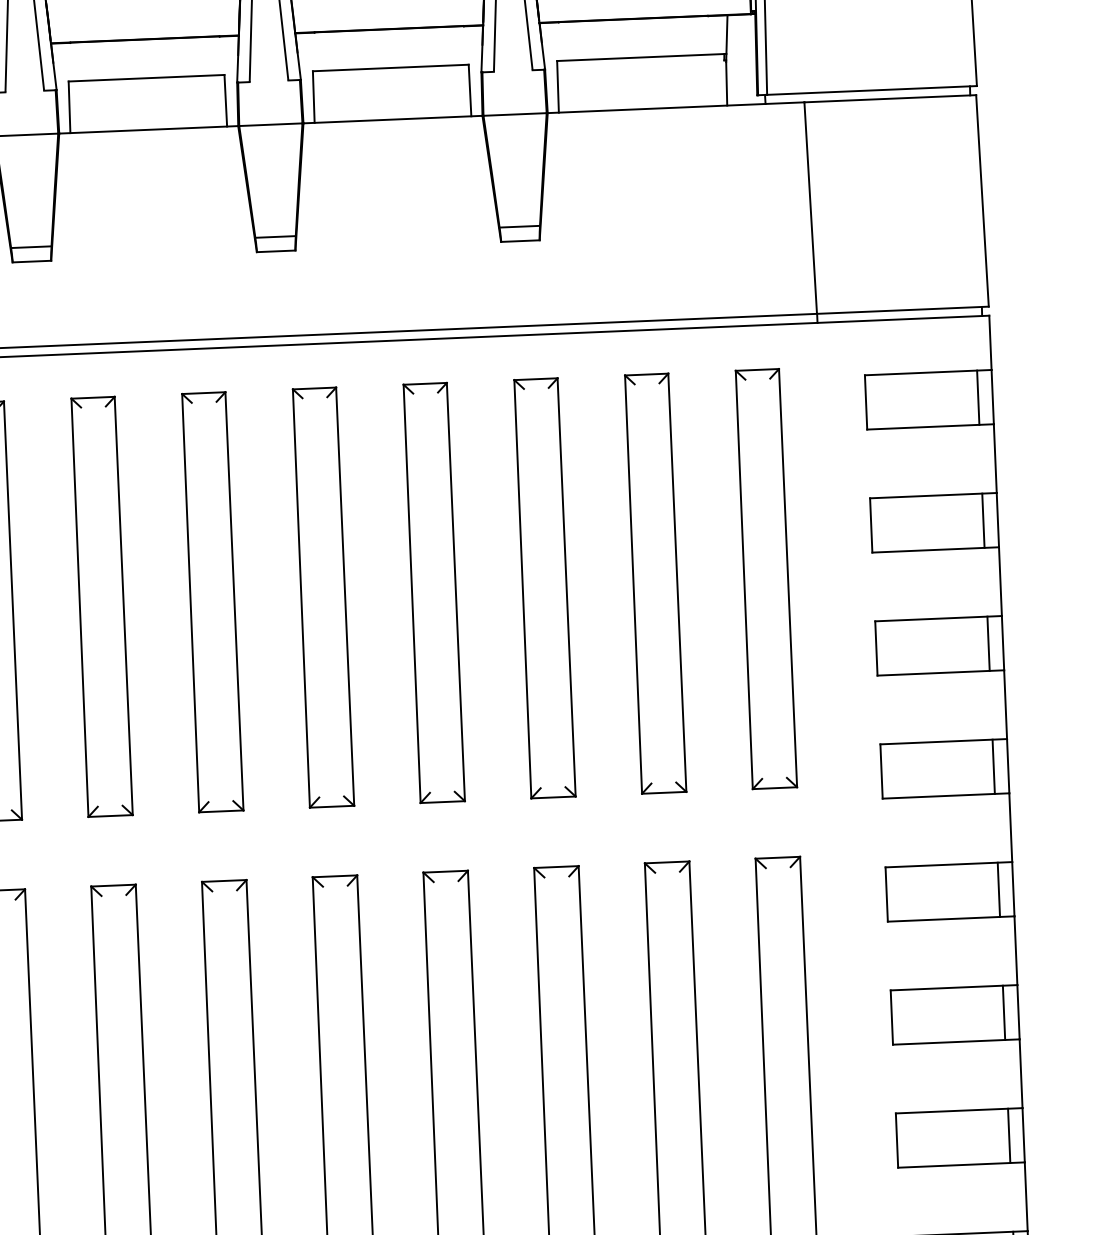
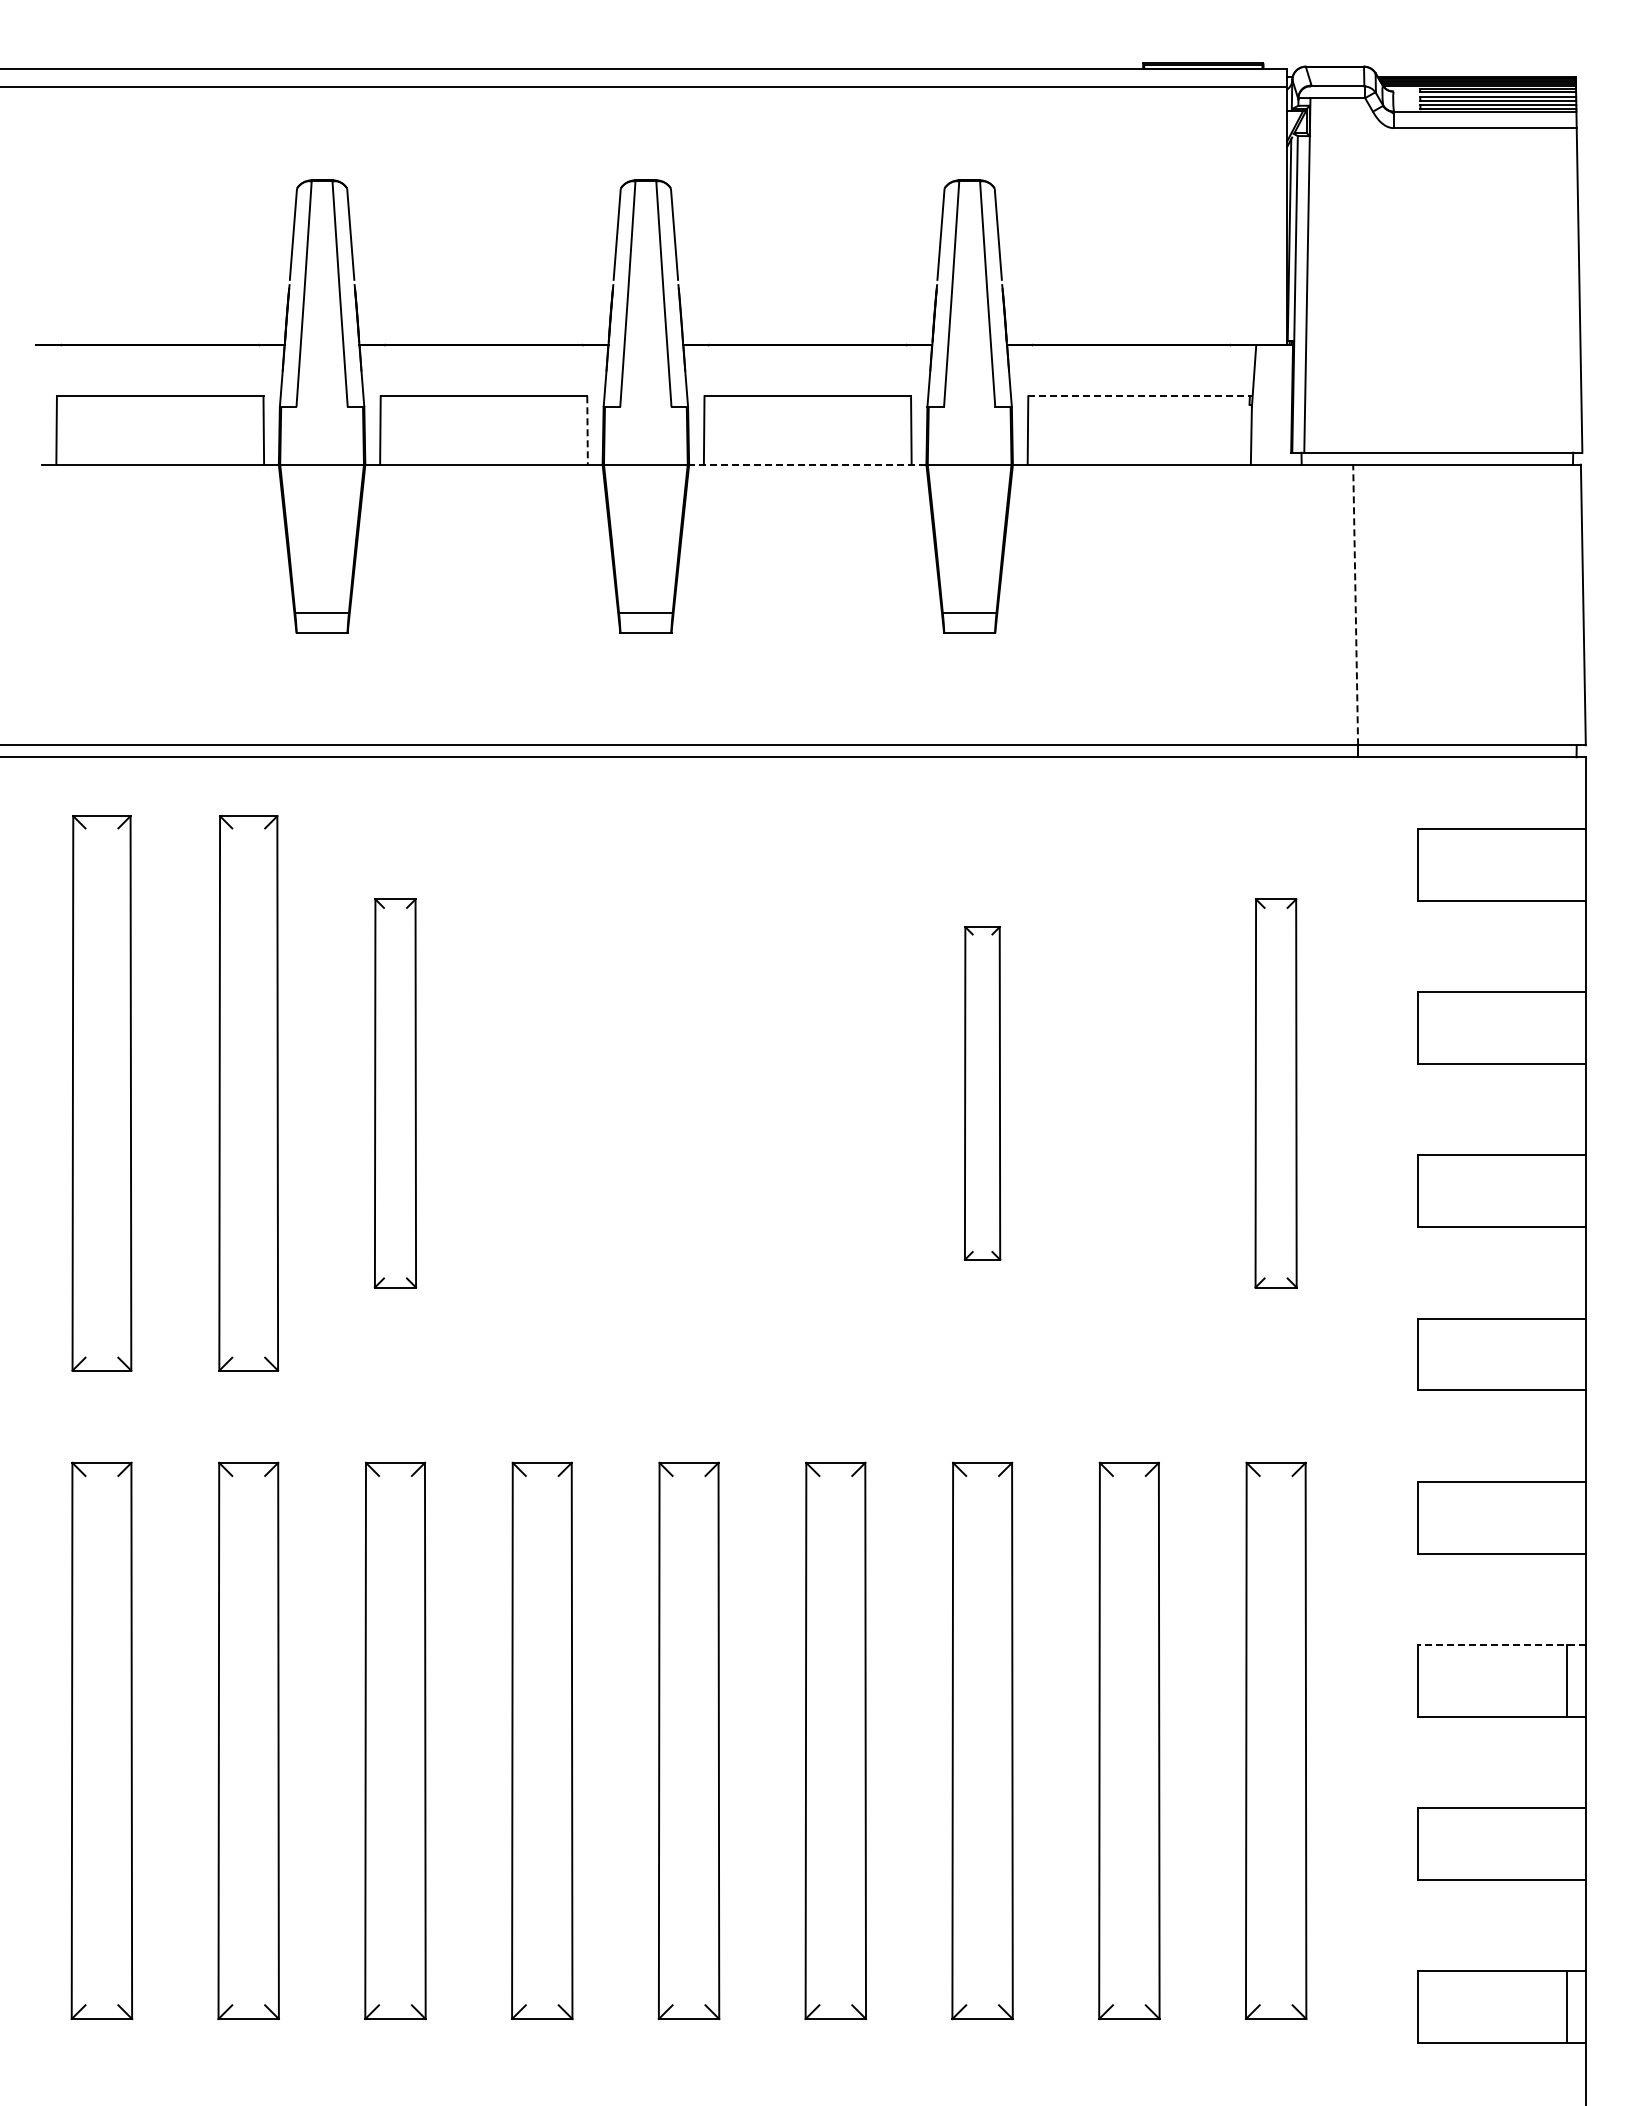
line: (641, 57) -> (1140, 396), solid -> dashed
line: (225, 101) -> (587, 431), solid -> dashed
line: (392, 119) -> (807, 464), solid -> dashed
line: (810, 207) -> (1355, 604), solid -> dashed
line: (977, 397) -> (1566, 865), removed
line: (983, 520) -> (1566, 1028), removed
part: (765, 579) -> (1275, 1093), size x0.7
part: (655, 583) -> (1129, 1093), removed
part: (544, 588) -> (982, 1093), size x0.6
part: (433, 593) -> (835, 1093), removed
part: (322, 597) -> (688, 1093), removed
part: (212, 602) -> (541, 1093), removed
part: (101, 606) -> (395, 1093), size x0.7
line: (988, 643) -> (1566, 1191), removed
line: (993, 766) -> (1566, 1354), removed
line: (998, 889) -> (1566, 1517), removed
line: (954, 987) -> (1502, 1644), solid -> dashed
line: (1008, 1135) -> (1566, 1843), removed

